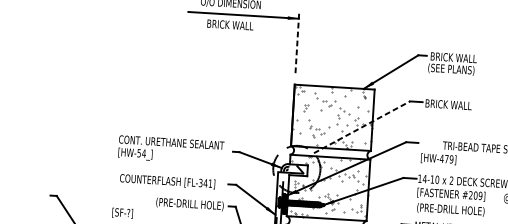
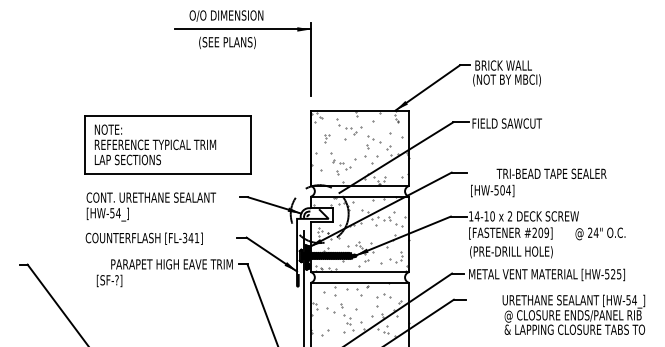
text: (230, 25) -> (227, 42), BRICK WALL -> (SEE PLANS)
line: (297, 43) -> (310, 59), dashed -> solid
text: (457, 70) -> (508, 80), (SEE PLANS) -> (NOT BY MBCI)
part: (176, 105) -> (167, 144), added
text: (454, 105) -> (507, 123), BRICK WALL -> FIELD SAWCUT
line: (362, 127) -> (396, 157), dashed -> solid
text: (171, 149) -> (151, 206), moved
text: (446, 159) -> (502, 190), [HW-479] -> [HW-504]
text: (166, 181) -> (143, 238), moved
text: (173, 203) -> (171, 265), (PRE-DRILL HOLE) -> PARAPET HIGH EAVE TRIM

